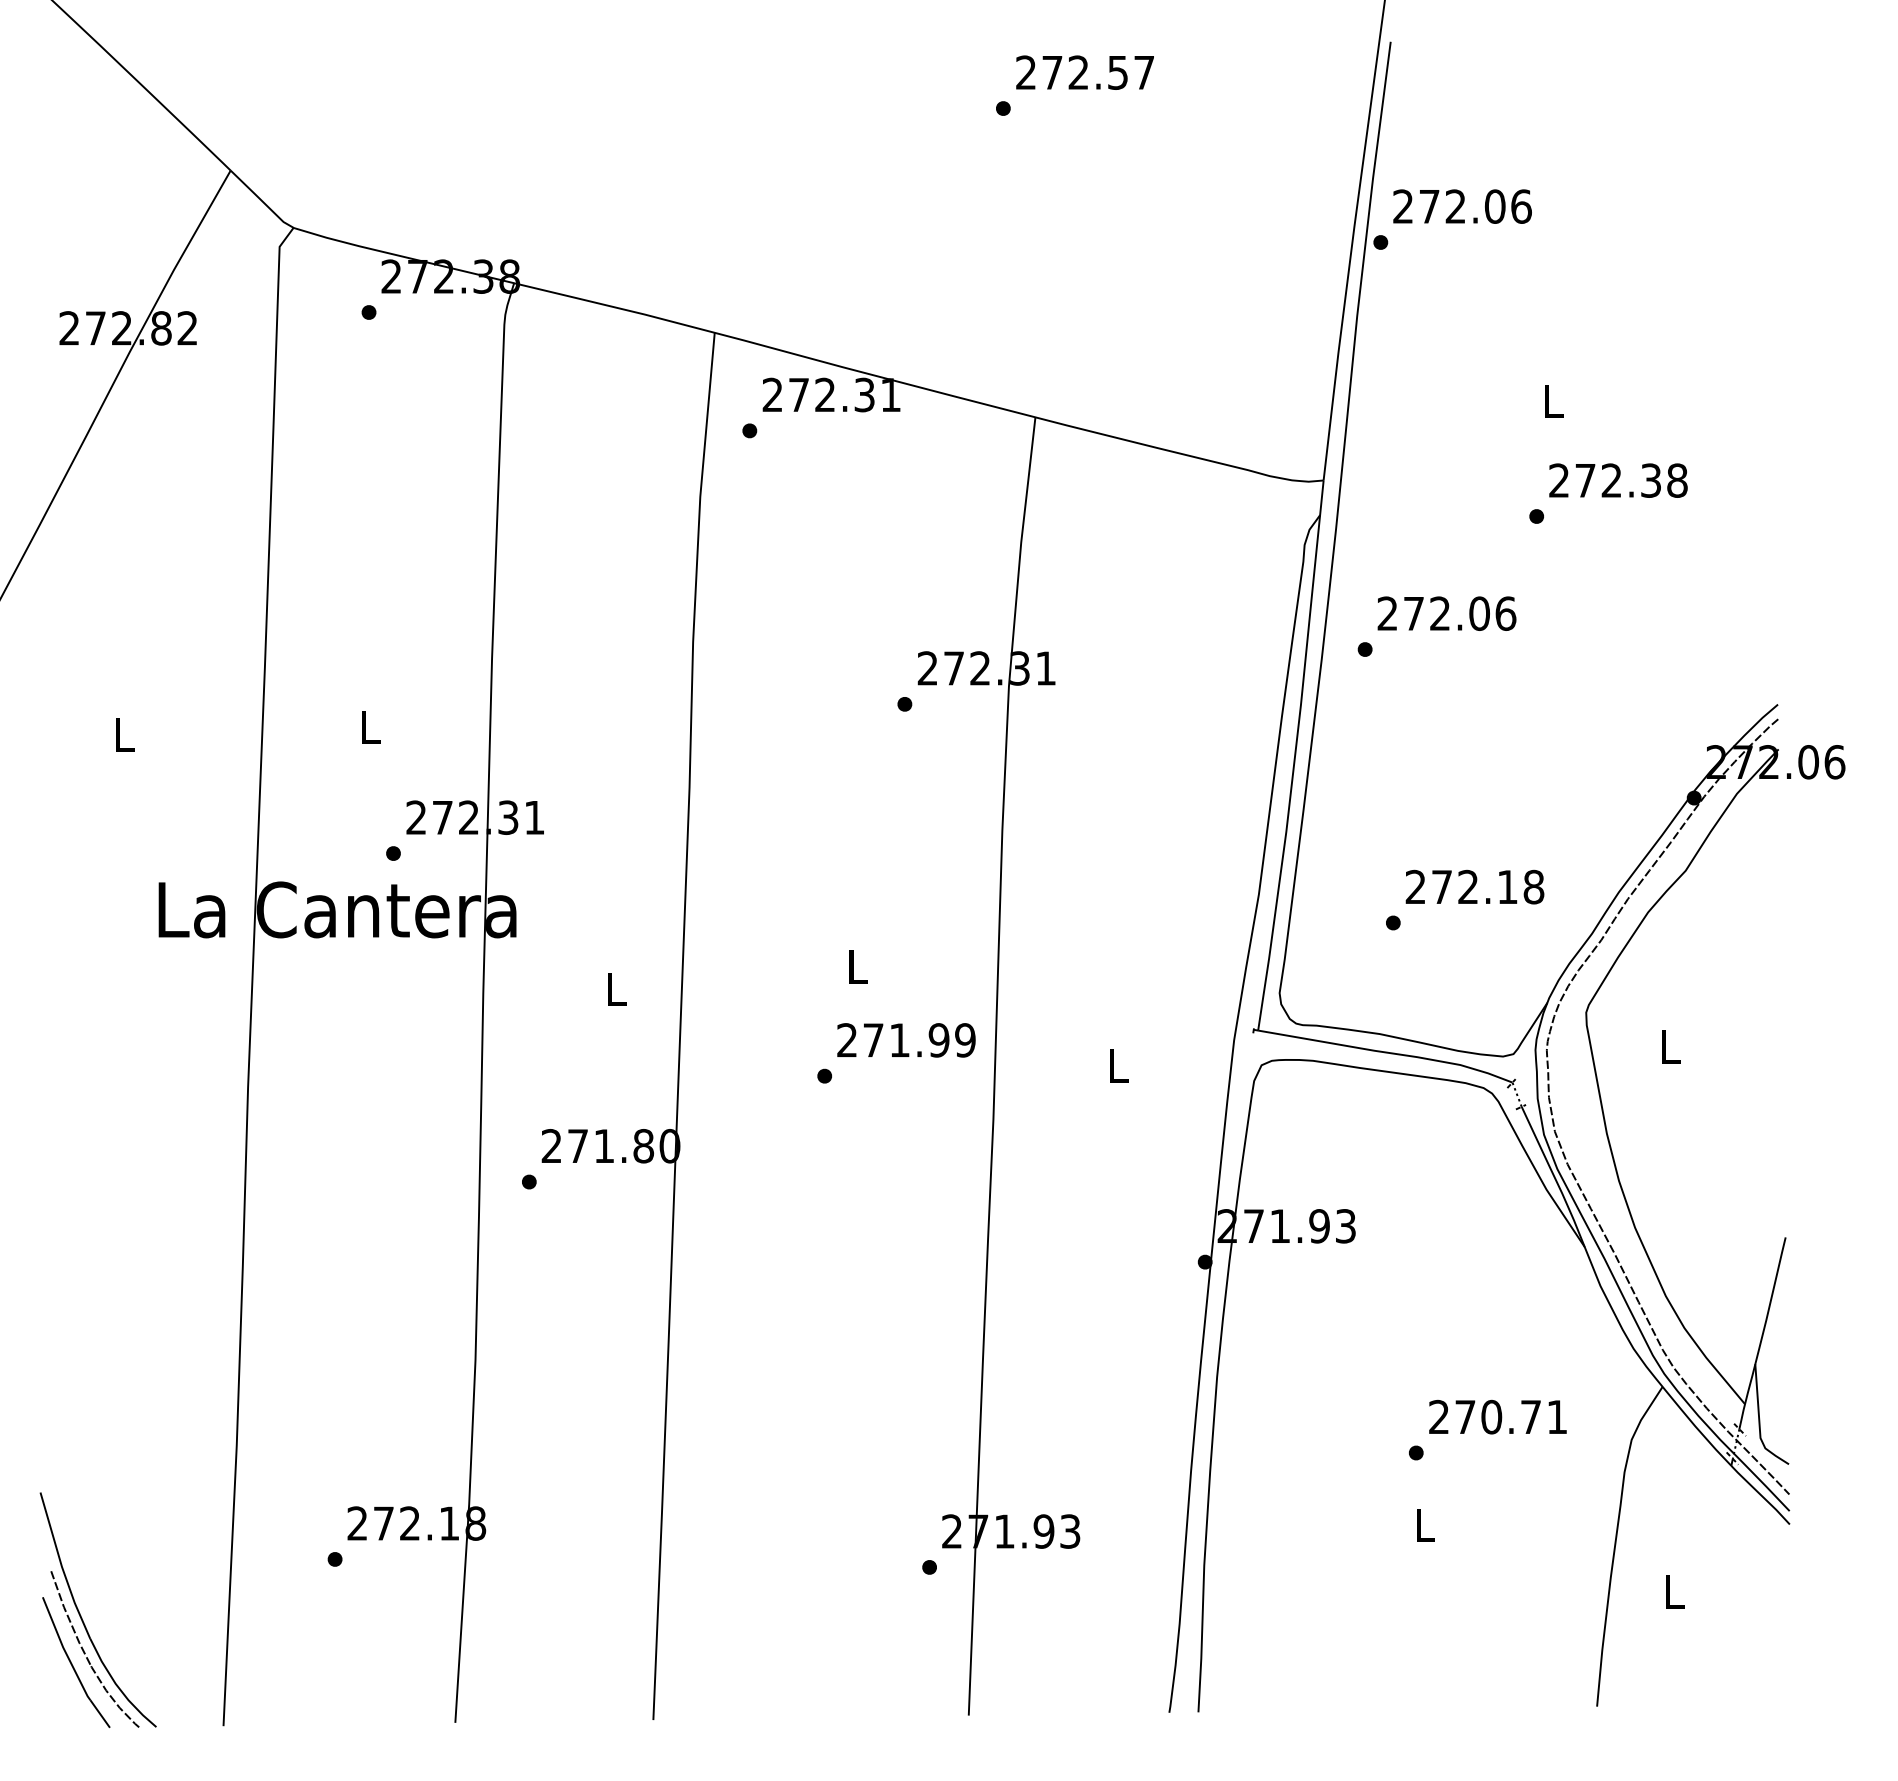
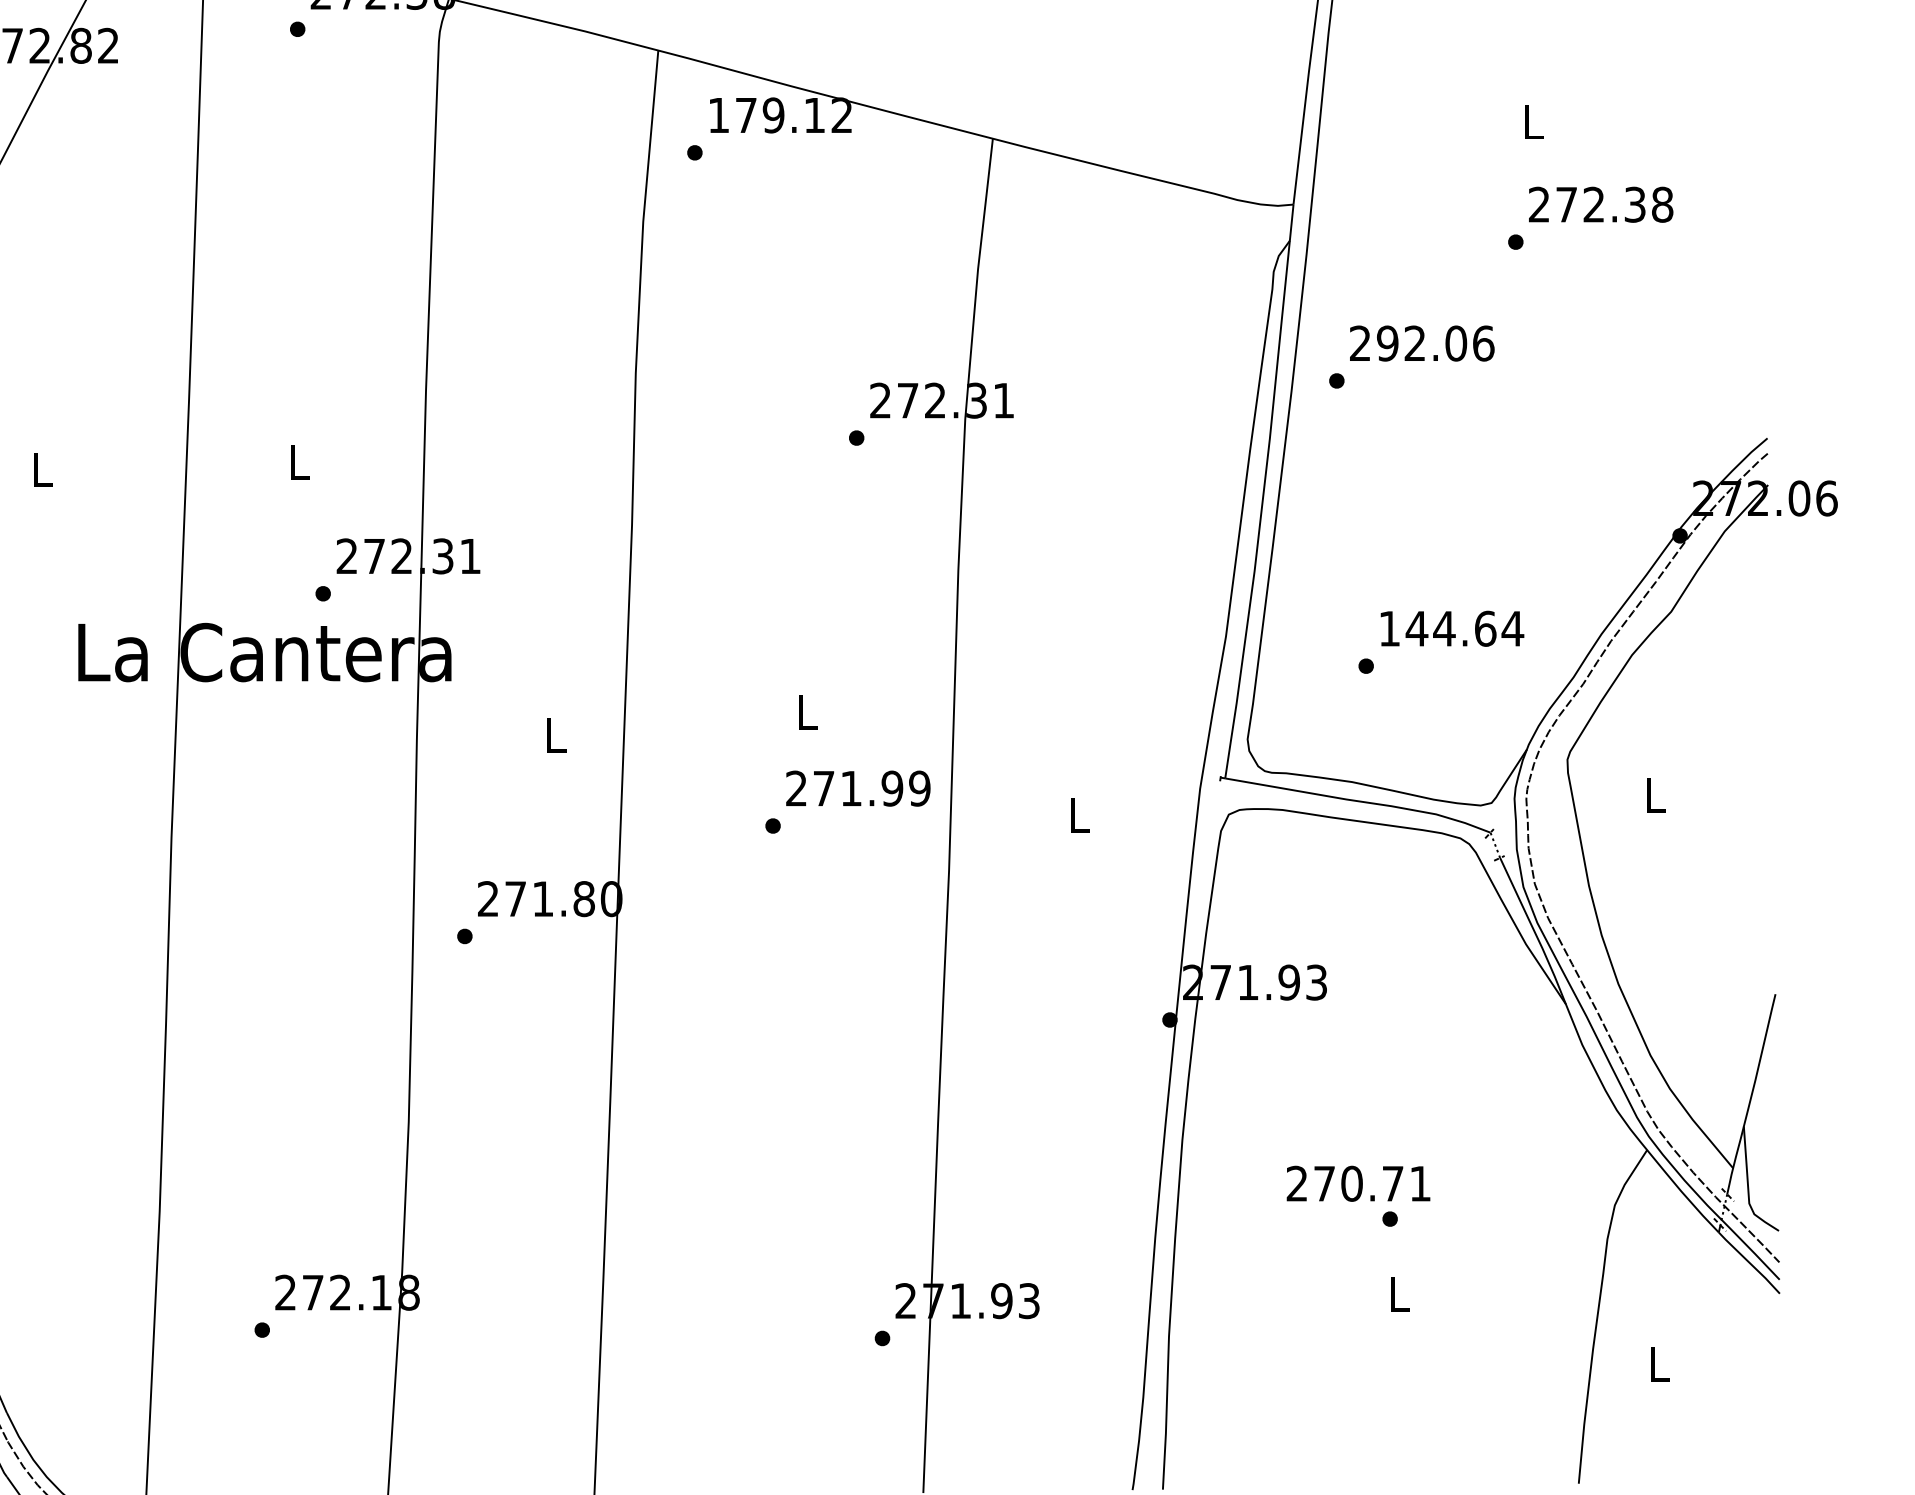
text: (831, 394) -> (780, 114), 272.31 -> 179.12
text: (1413, 613) -> (1387, 343), 272.06 -> 292.06
text: (1474, 886) -> (1450, 628), 272.18 -> 144.64
text: (1497, 1416) -> (1358, 1183), moved

